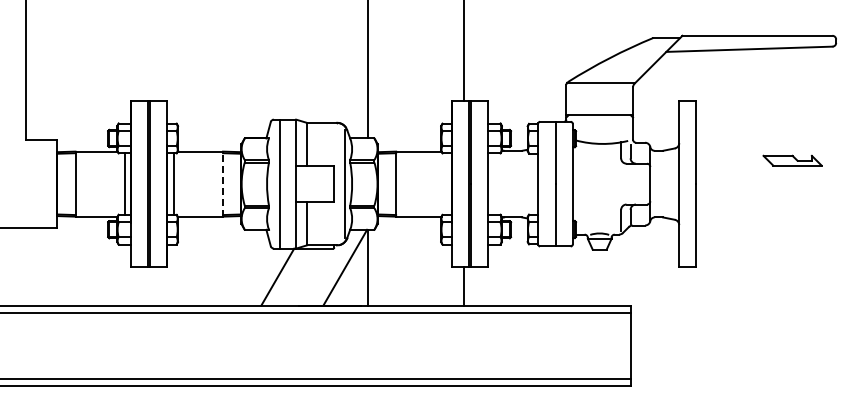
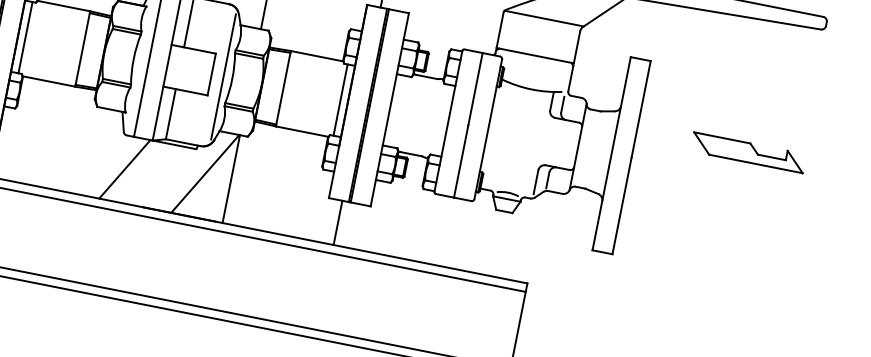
part: (792, 160) -> (748, 152), size x1.67
line: (445, 183) -> (340, 99), added
line: (223, 184) -> (83, 49), dashed -> solid

